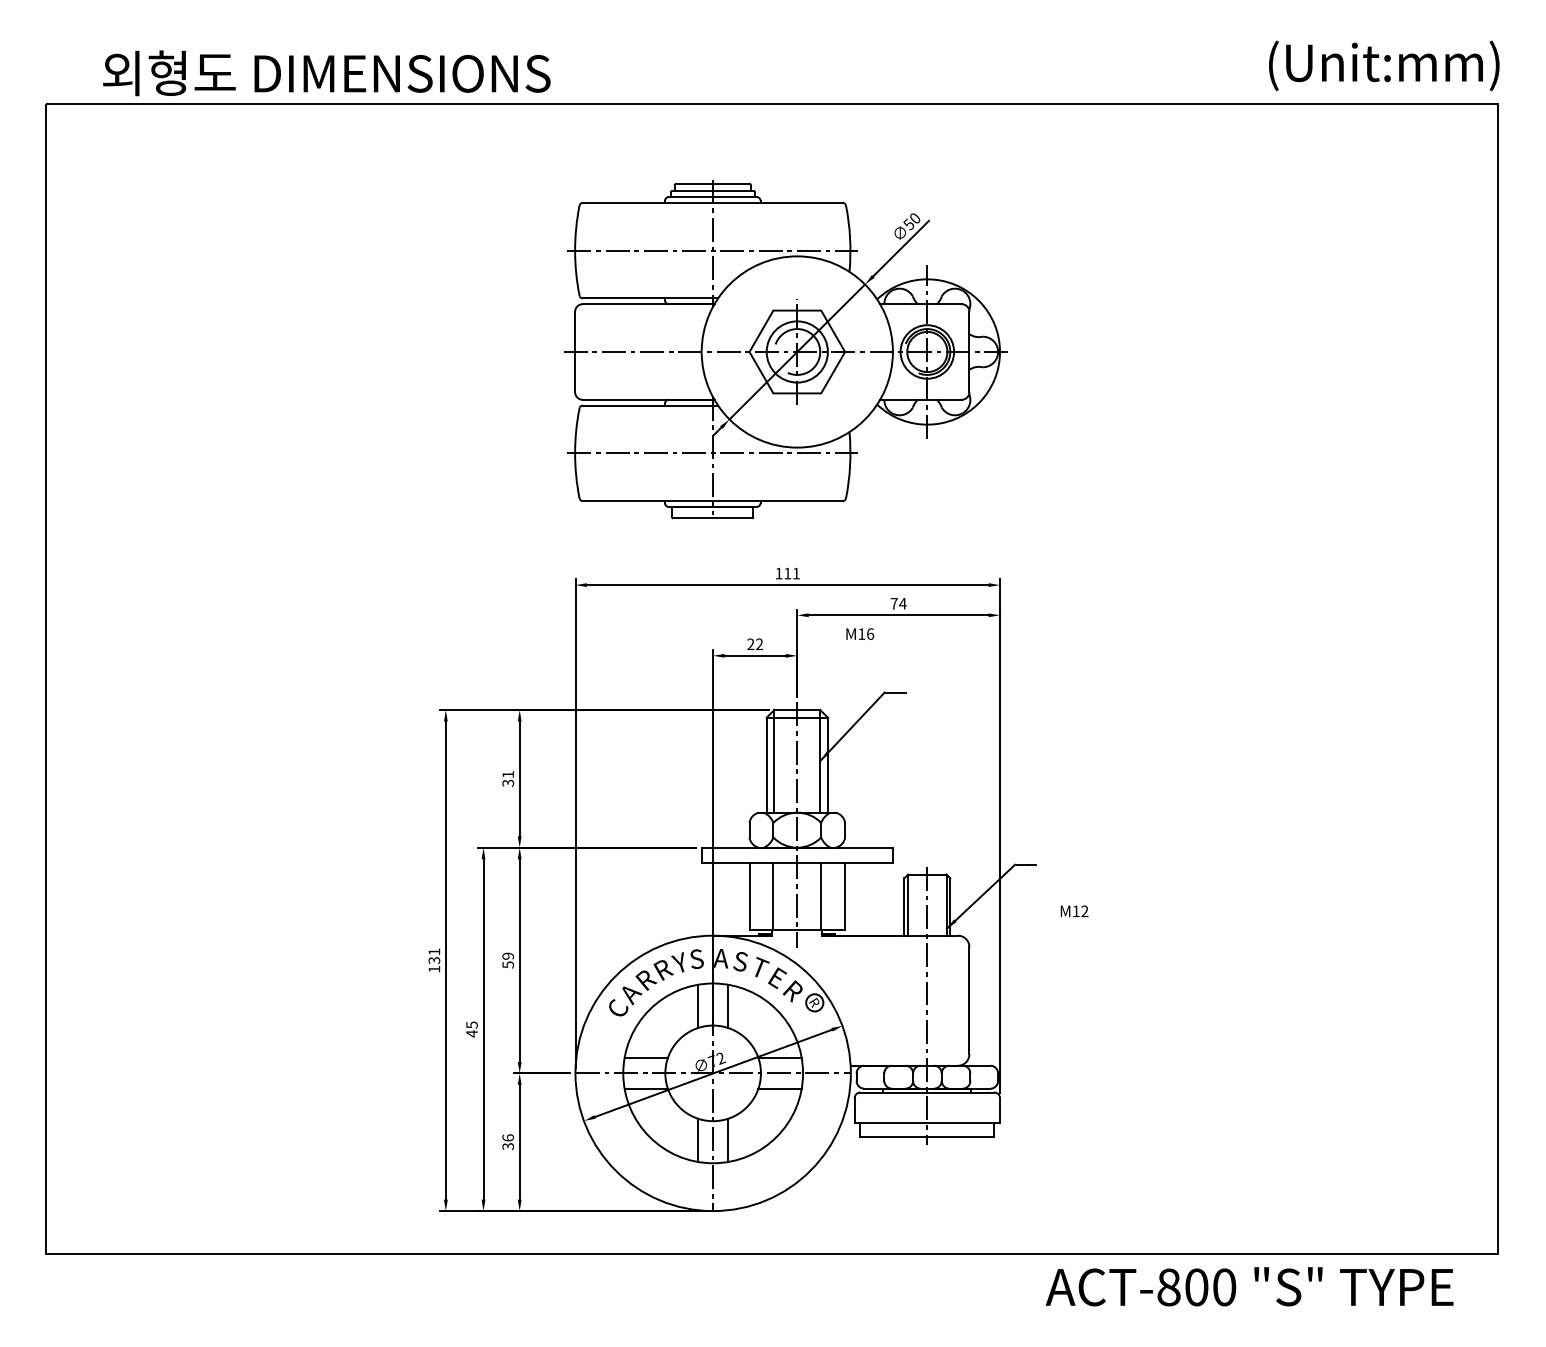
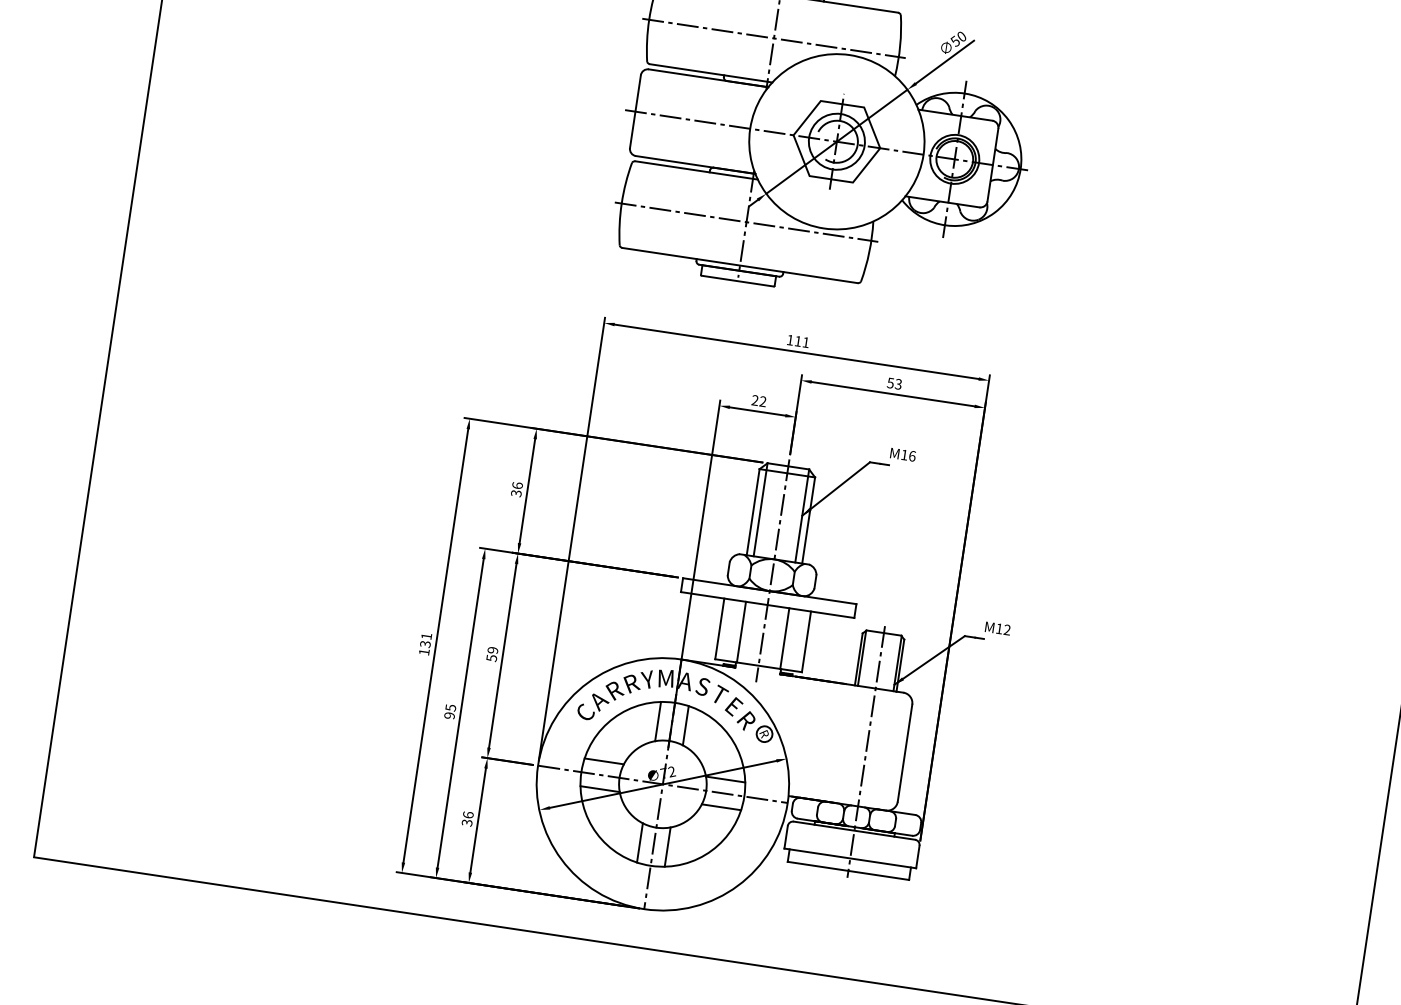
text: (898, 603) -> (894, 383), 74 -> 53
text: (860, 633) -> (903, 454), moved
text: (508, 773) -> (517, 484), 31 -> 36
text: (1074, 910) -> (997, 627), moved
text: (699, 958) -> (666, 678), S -> M
text: (471, 1033) -> (449, 715), 45 -> 95

